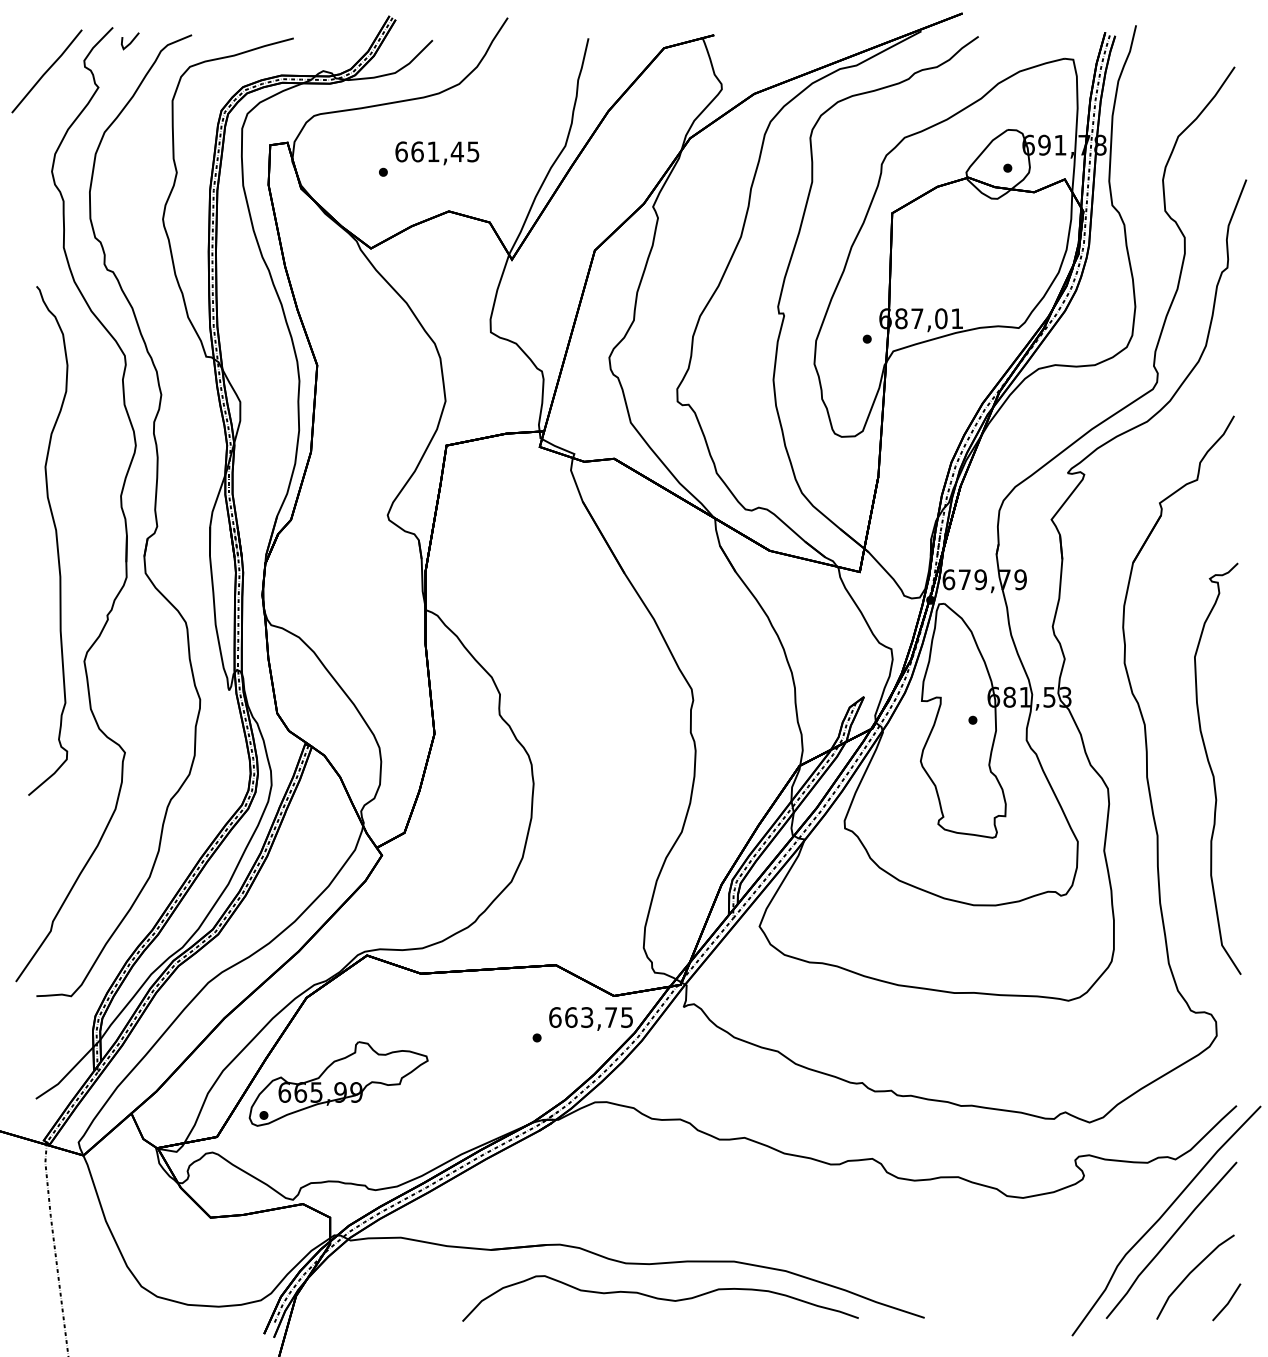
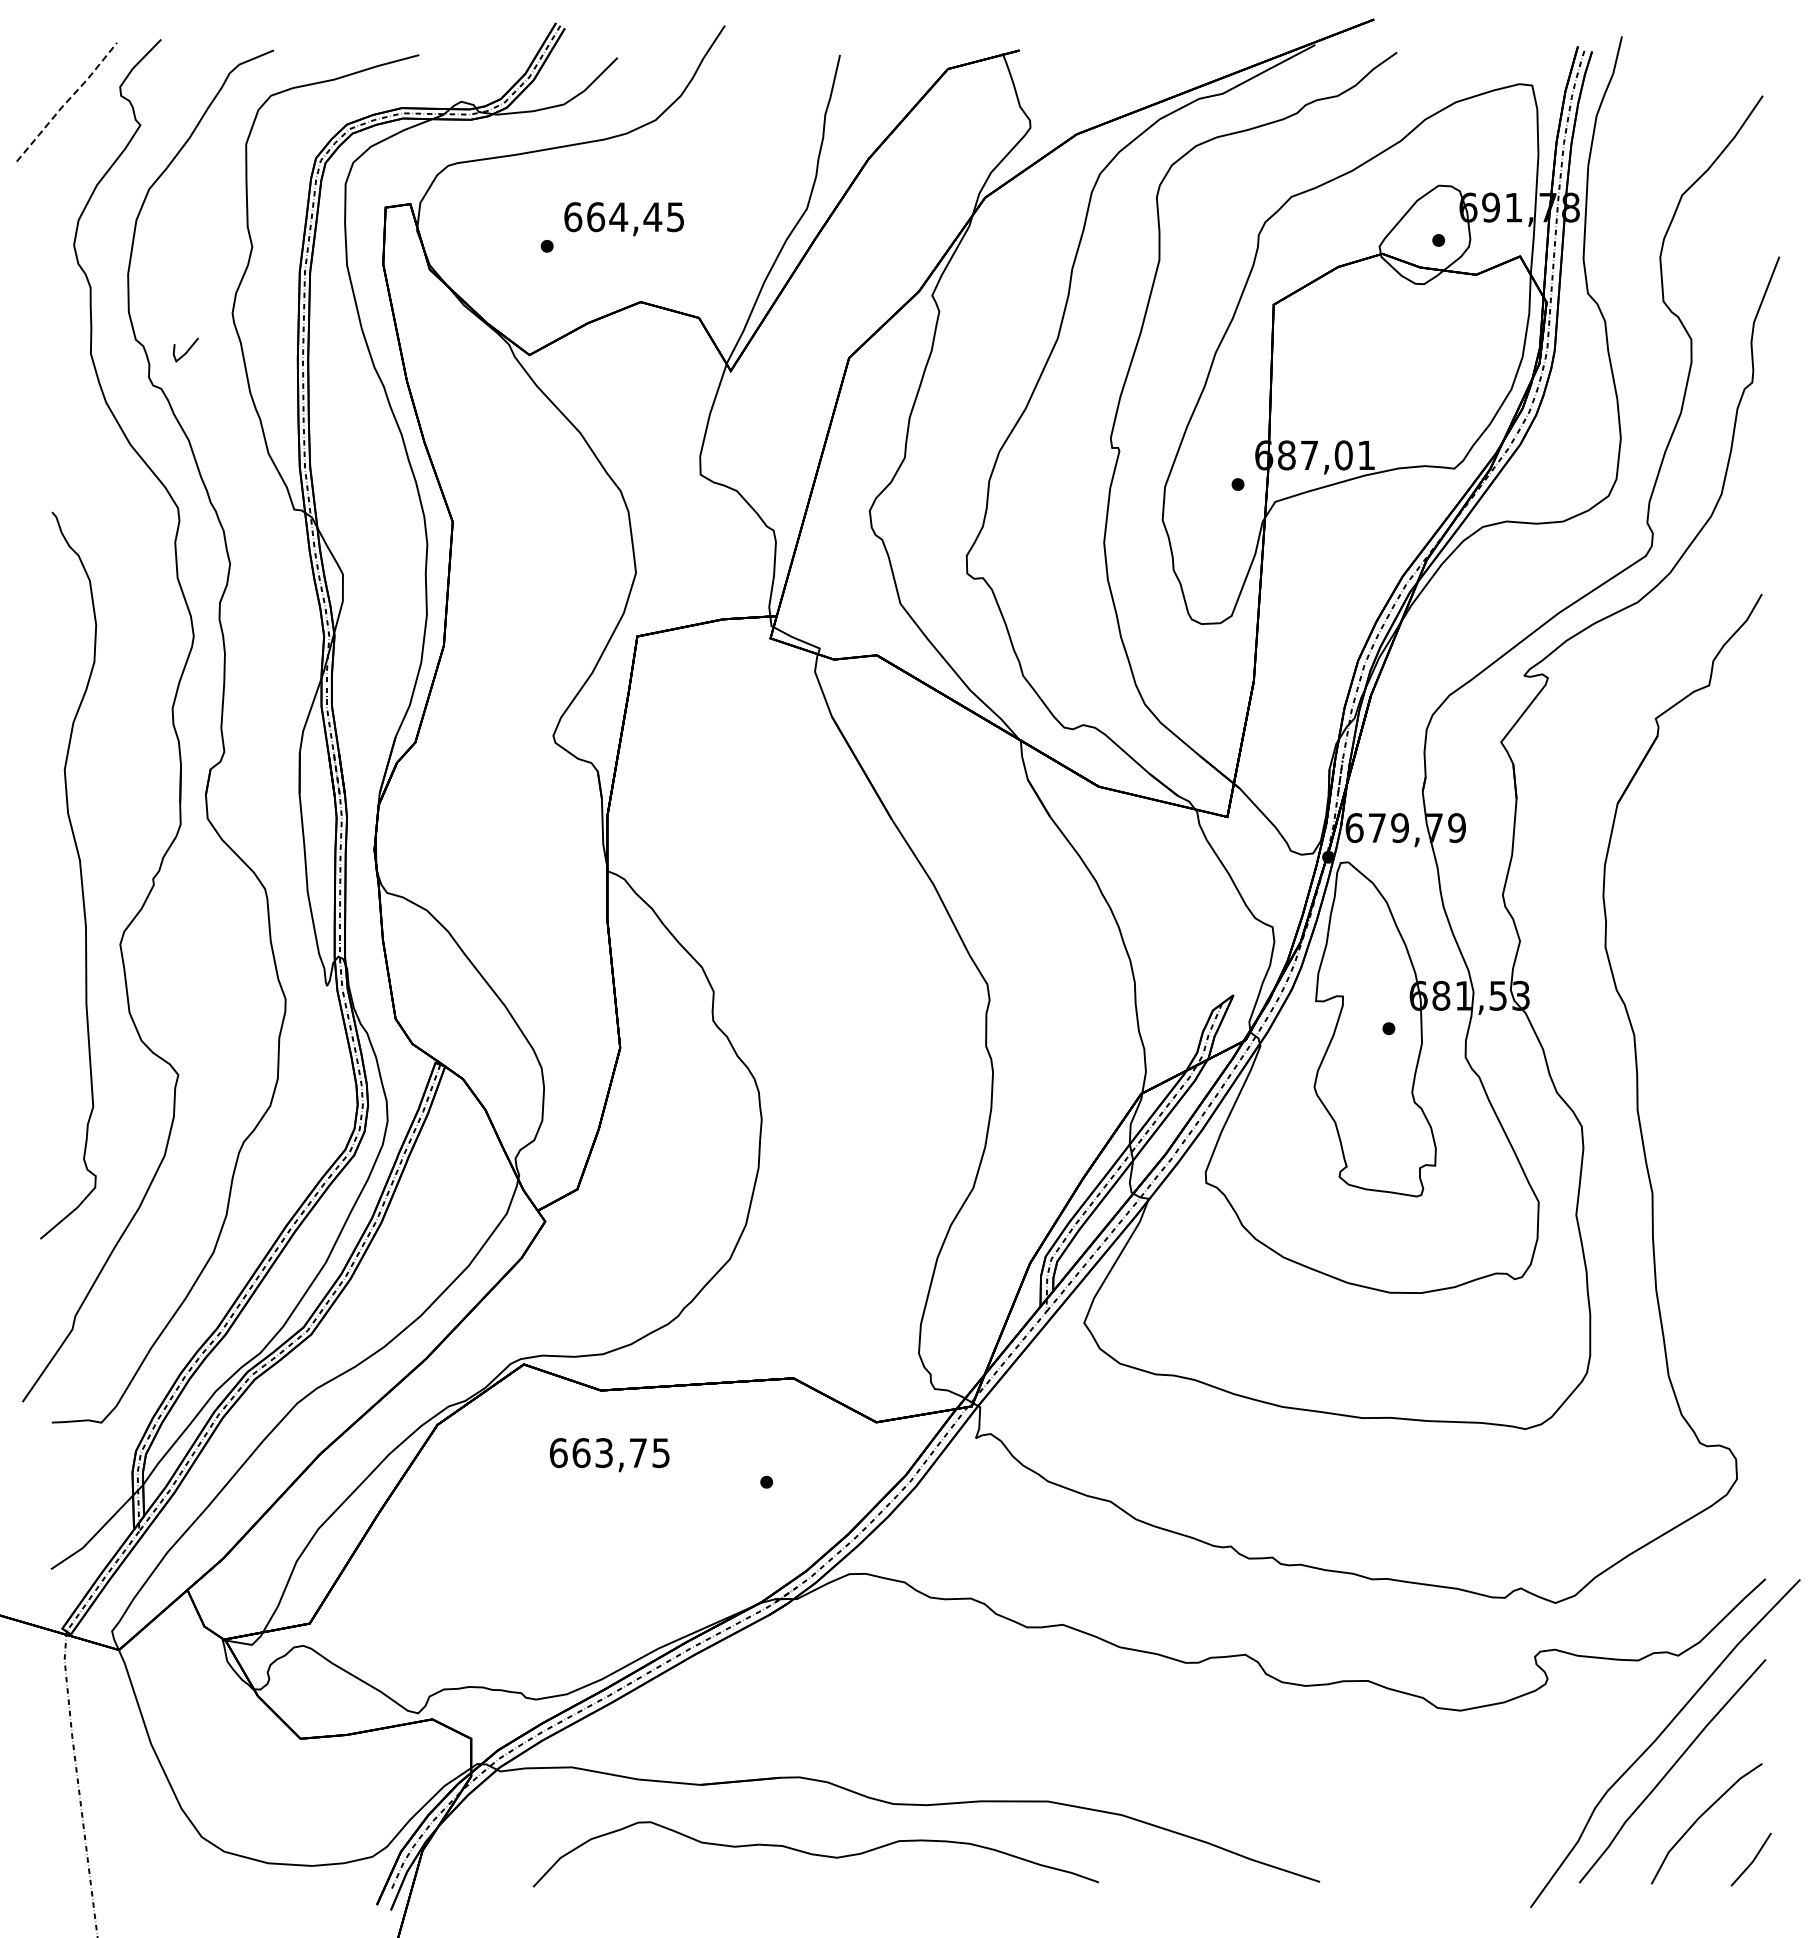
line: (131, 40) -> (187, 349), moved
line: (47, 70) -> (67, 101), solid -> dashed
text: (433, 151) -> (618, 216), 661,45 -> 664,45
curve: (56, 540) -> (80, 875), moved
curve: (1212, 769) -> (1730, 1099), removed
text: (590, 1019) -> (609, 1455), moved
part: (338, 1083) -> (483, 1547), removed
curve: (660, 1298) -> (815, 1854), moved

